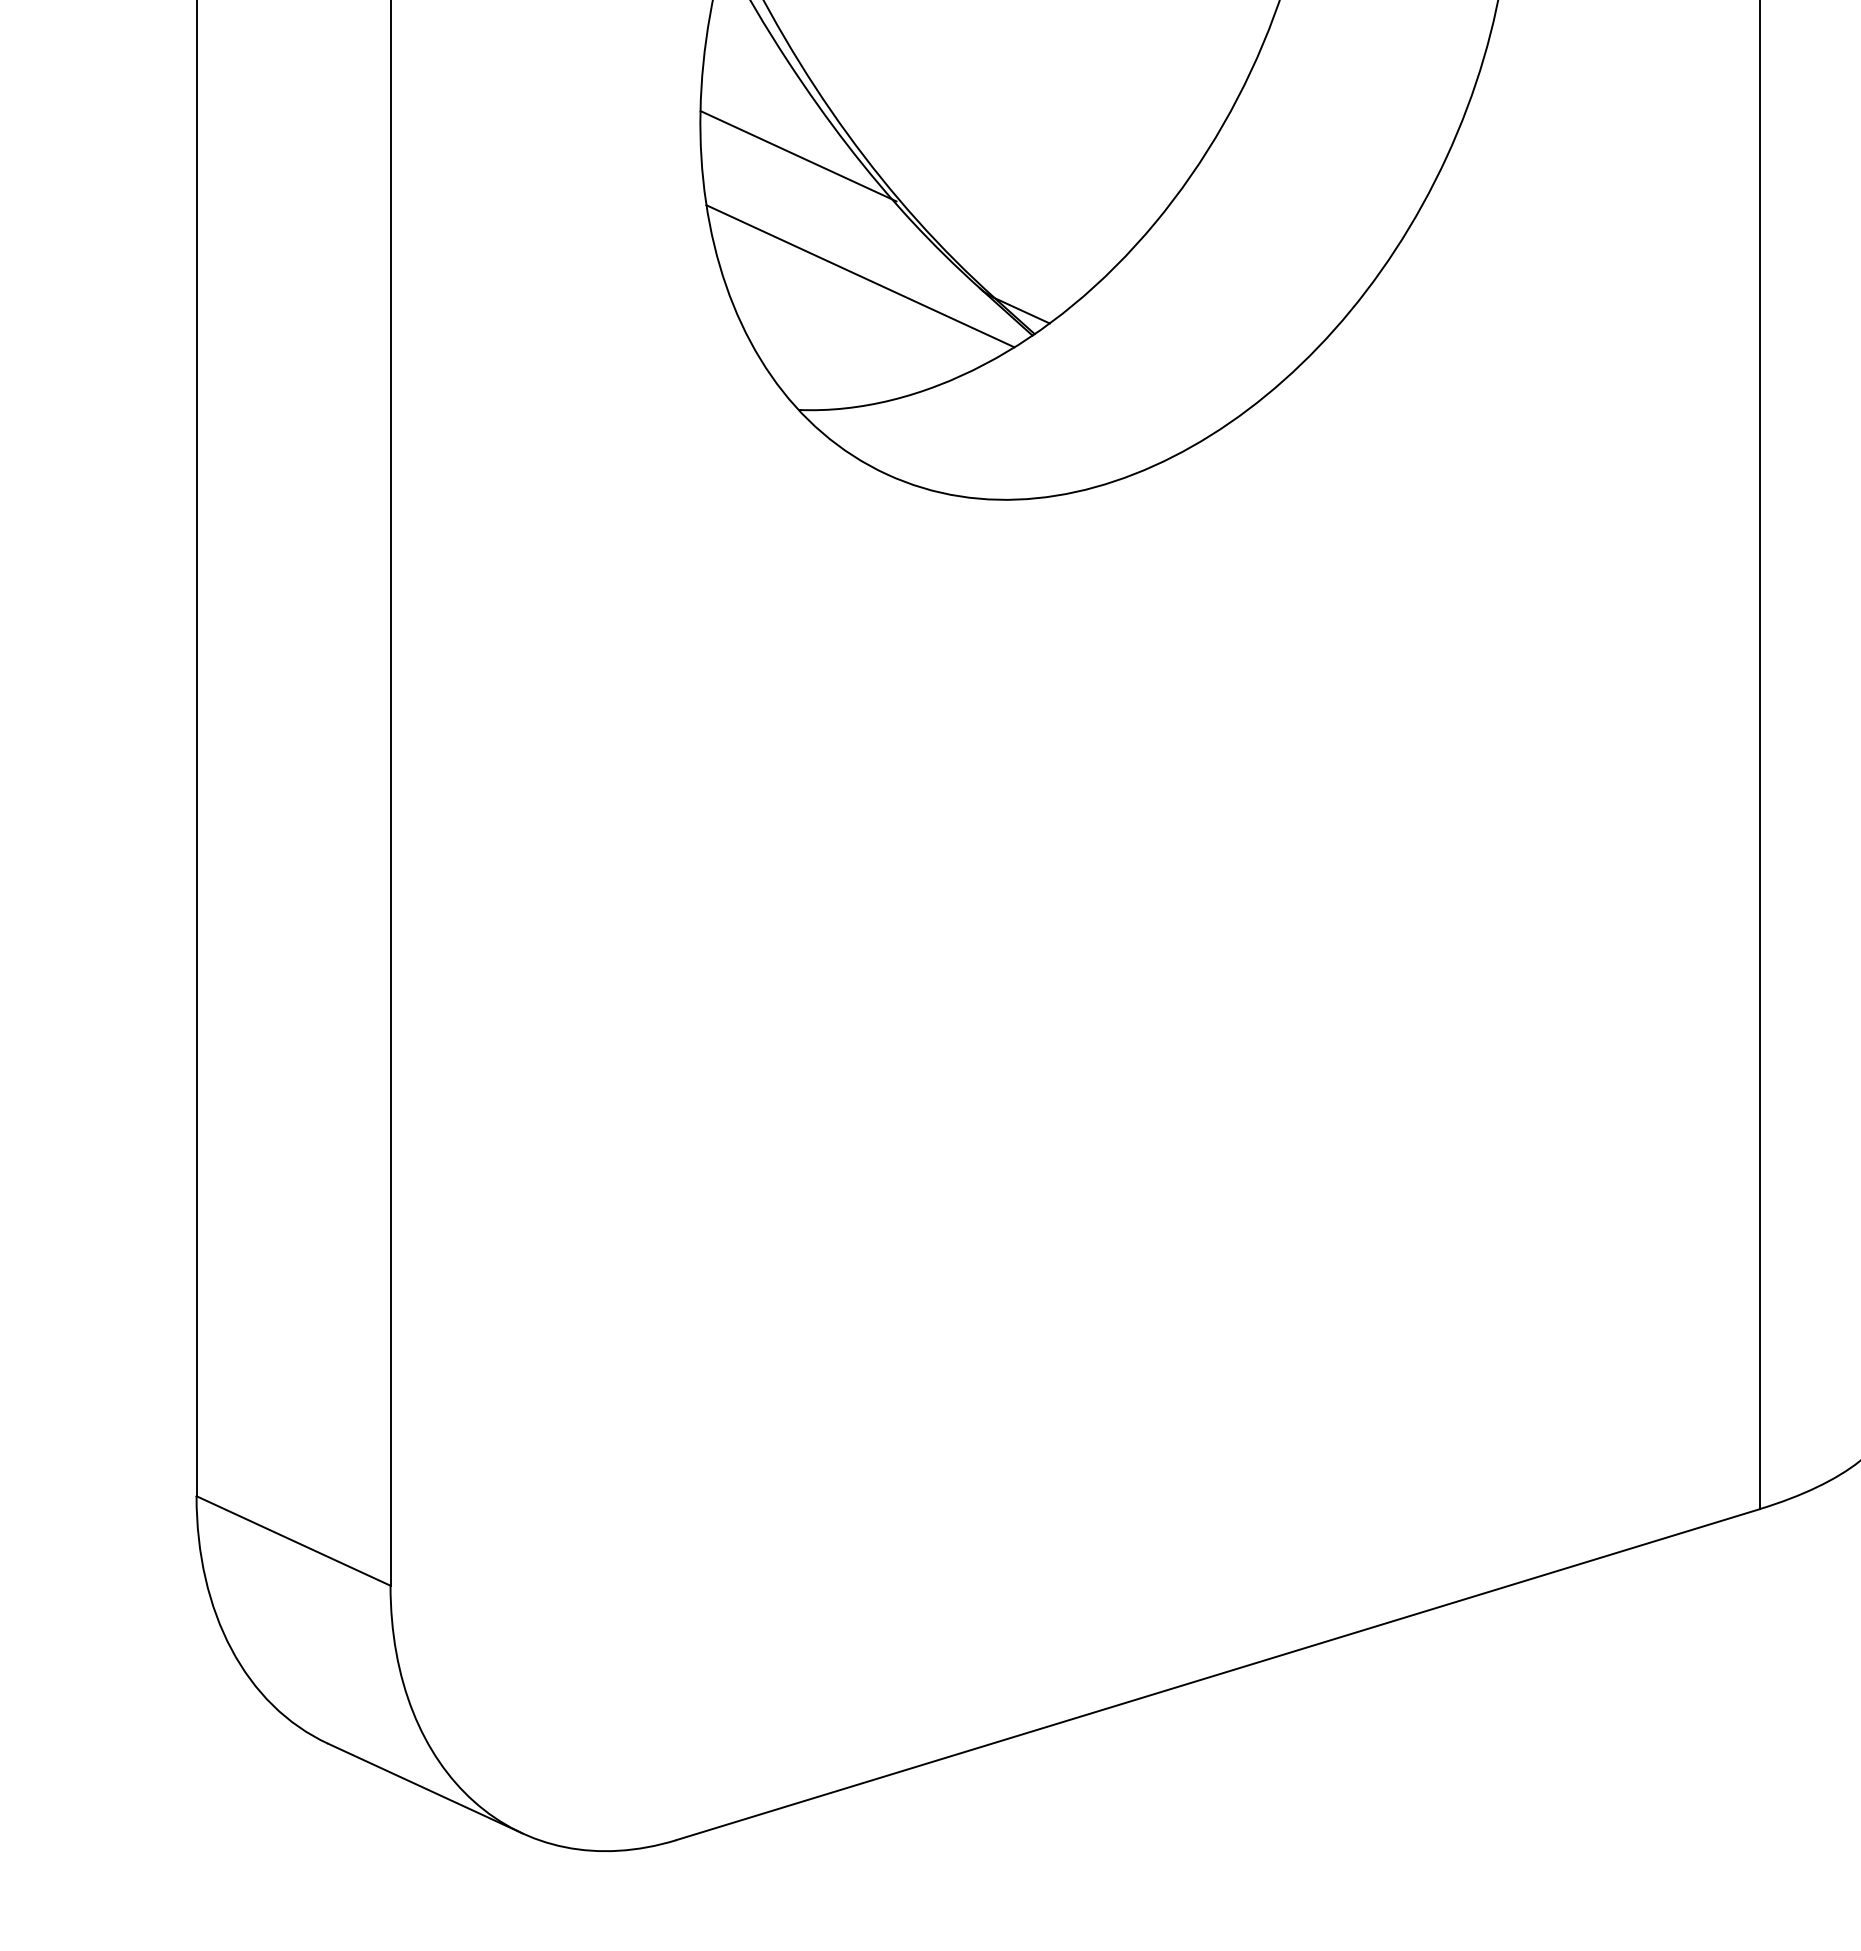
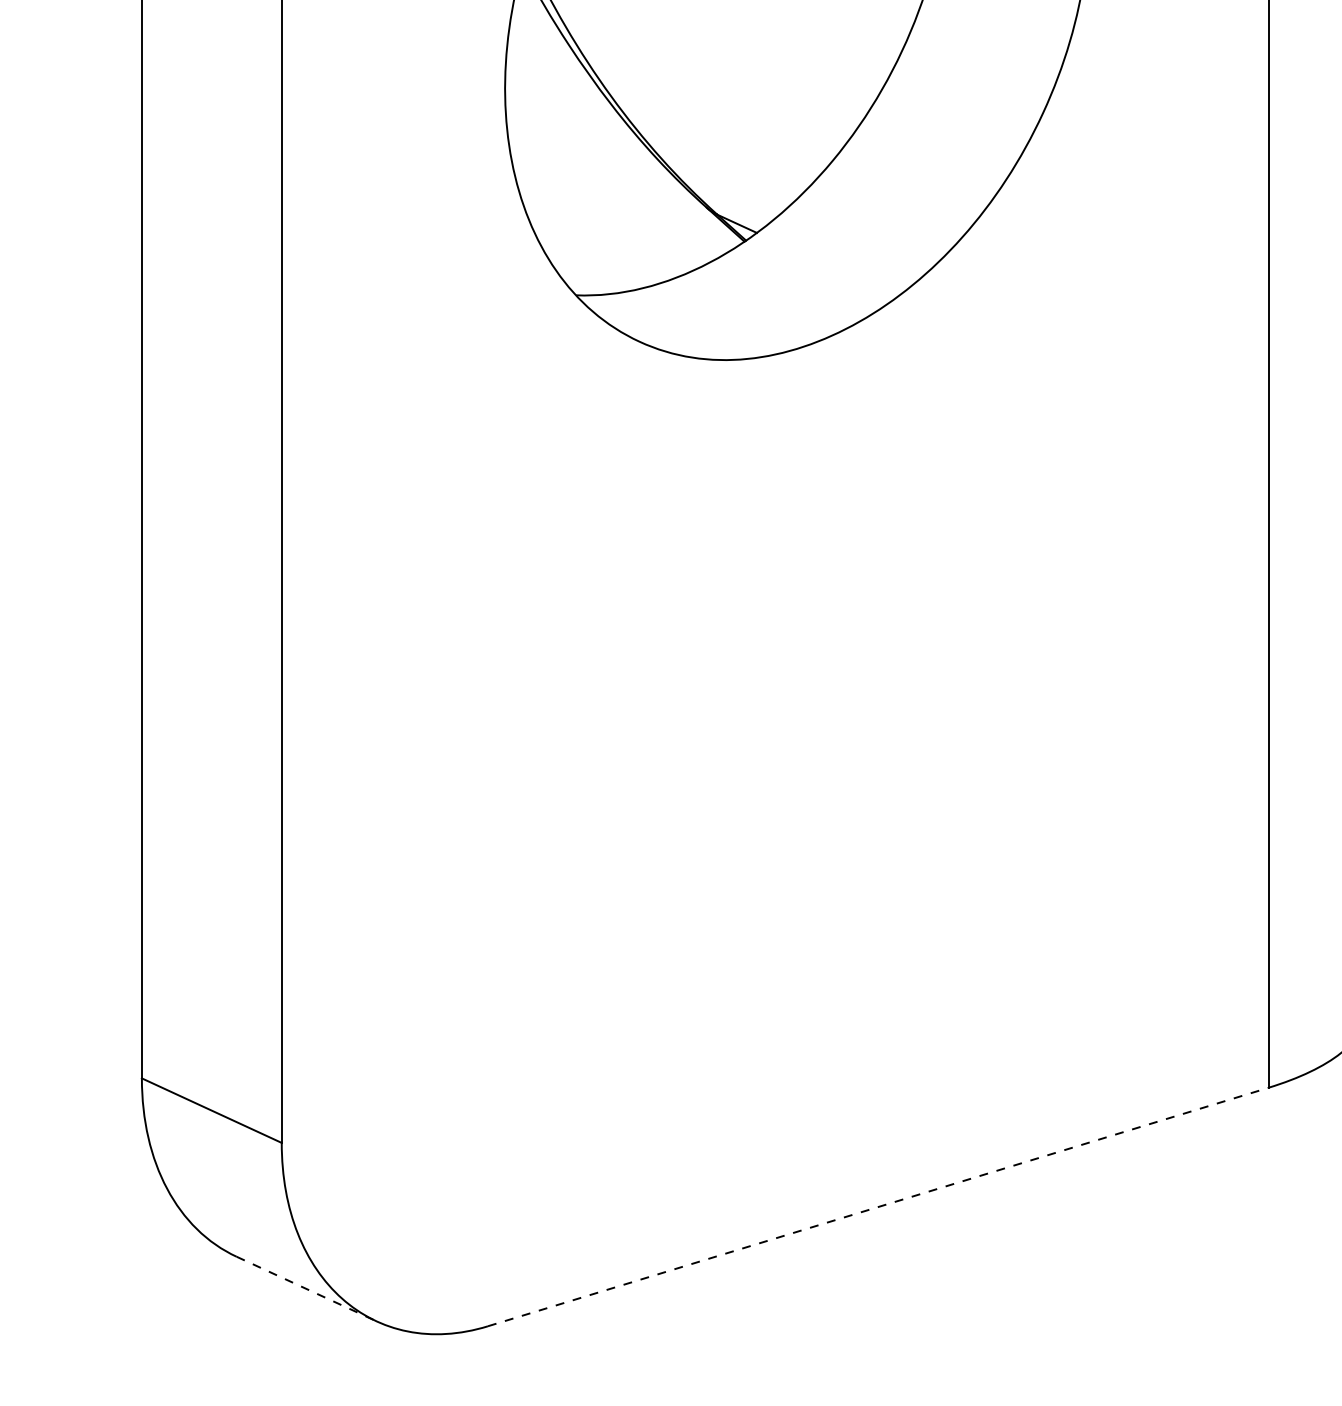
line: (798, 156) -> (575, 112), removed
line: (860, 276) -> (620, 199), removed
line: (1218, 1674) -> (878, 1206), solid -> dashed
line: (425, 1788) -> (306, 1289), solid -> dashed

